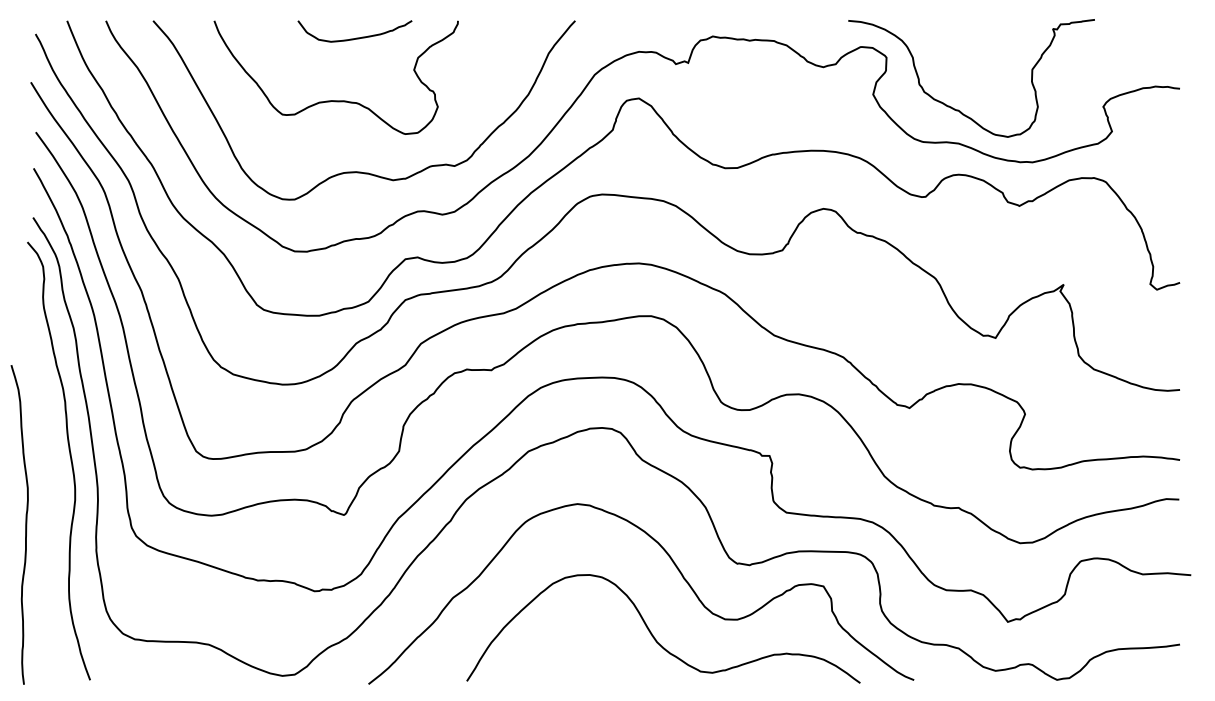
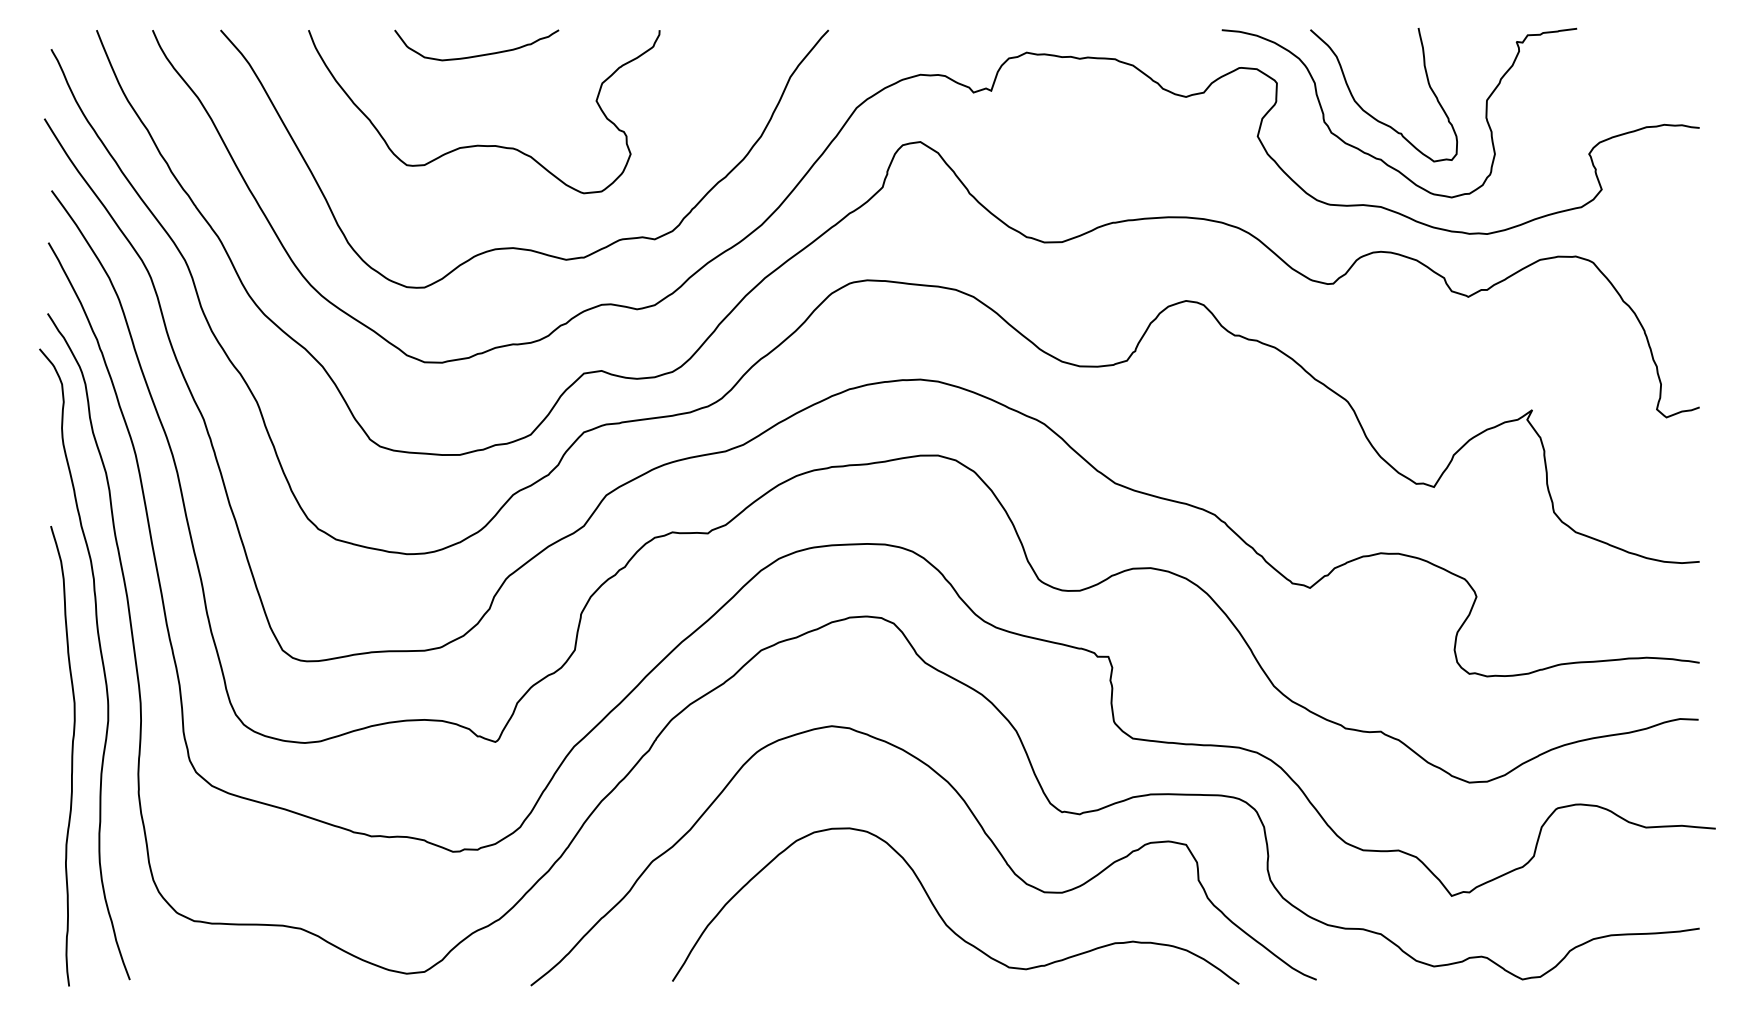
curve: (356, 37) -> (478, 54), moved
curve: (952, 79) -> (1371, 114), added
curve: (25, 524) -> (71, 755), moved

